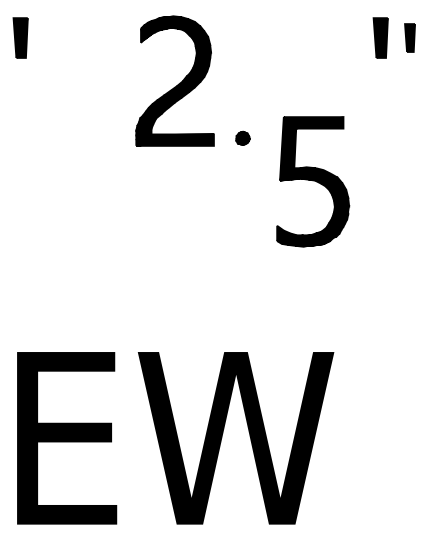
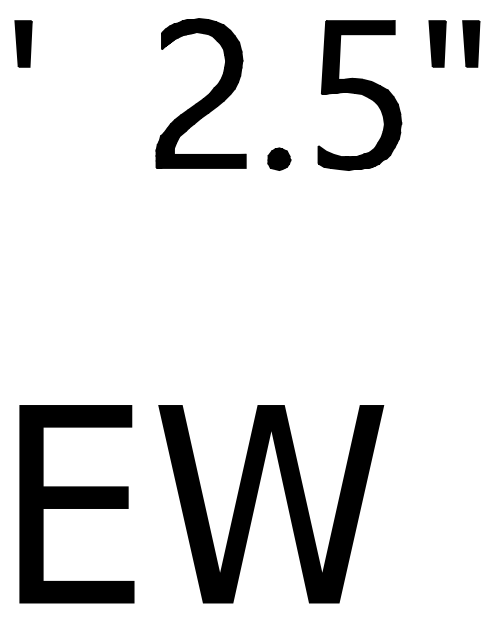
part: (409, 37) -> (470, 43), size x1.43
part: (242, 138) -> (278, 159), size x1.43
part: (313, 181) -> (360, 95), moved

